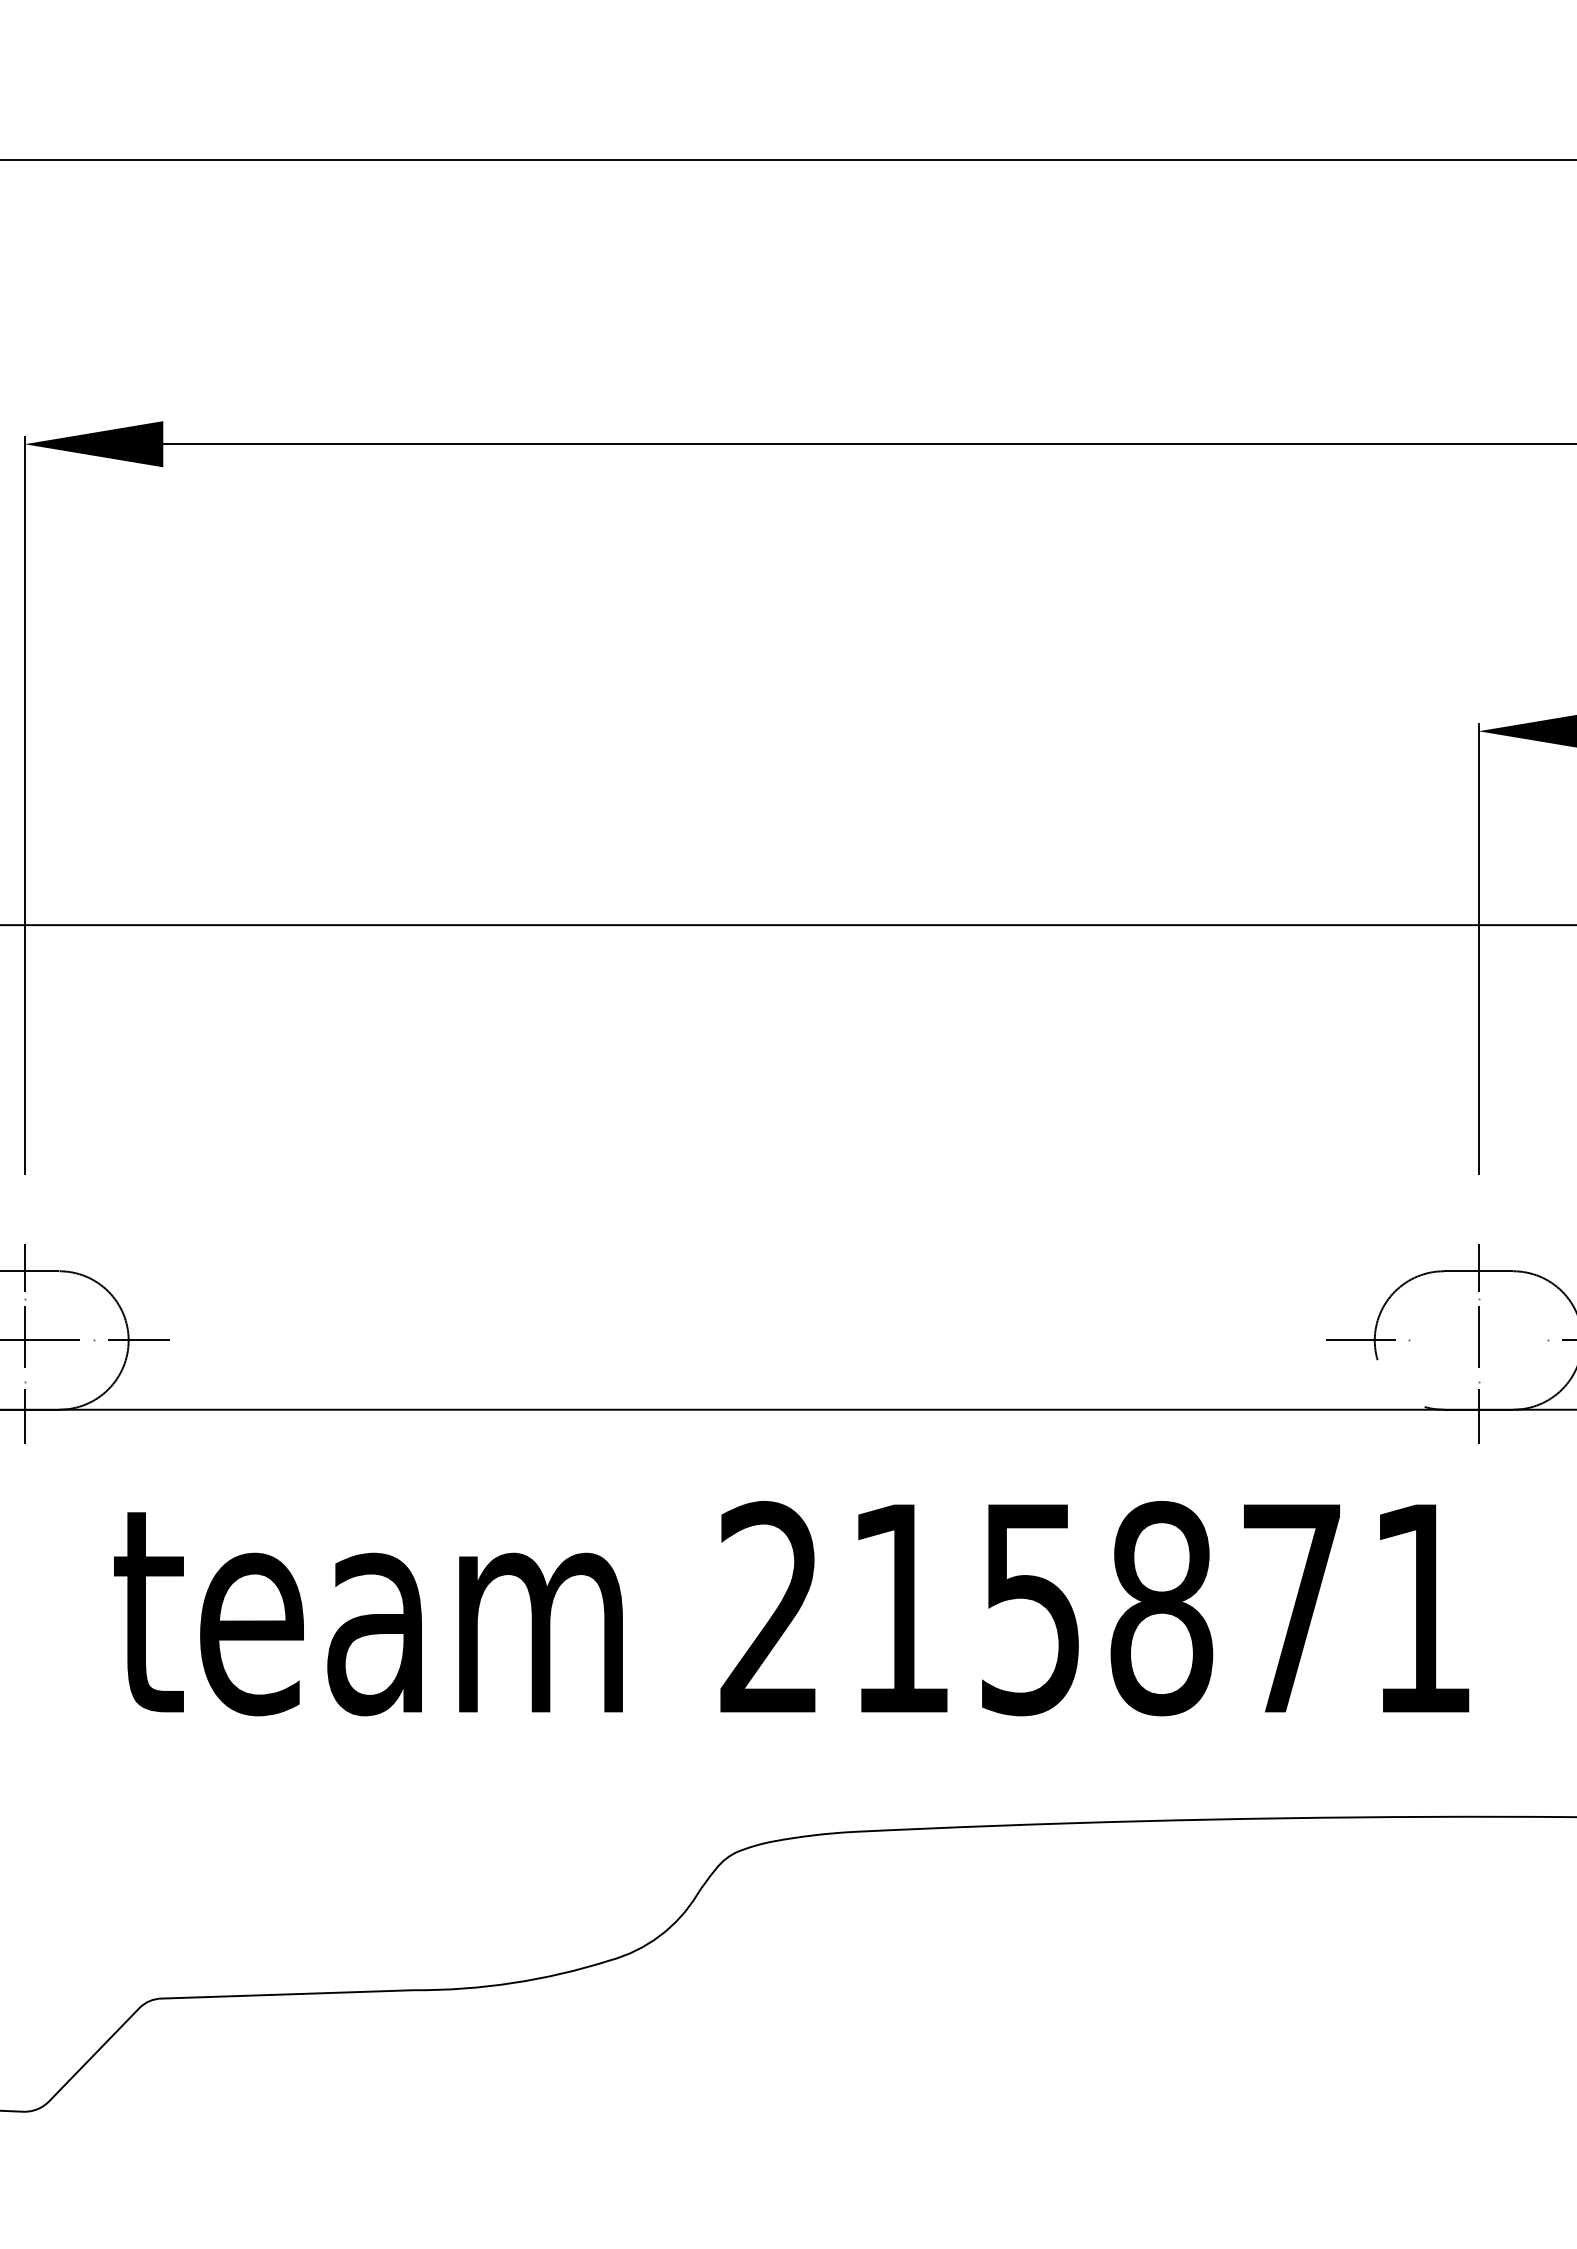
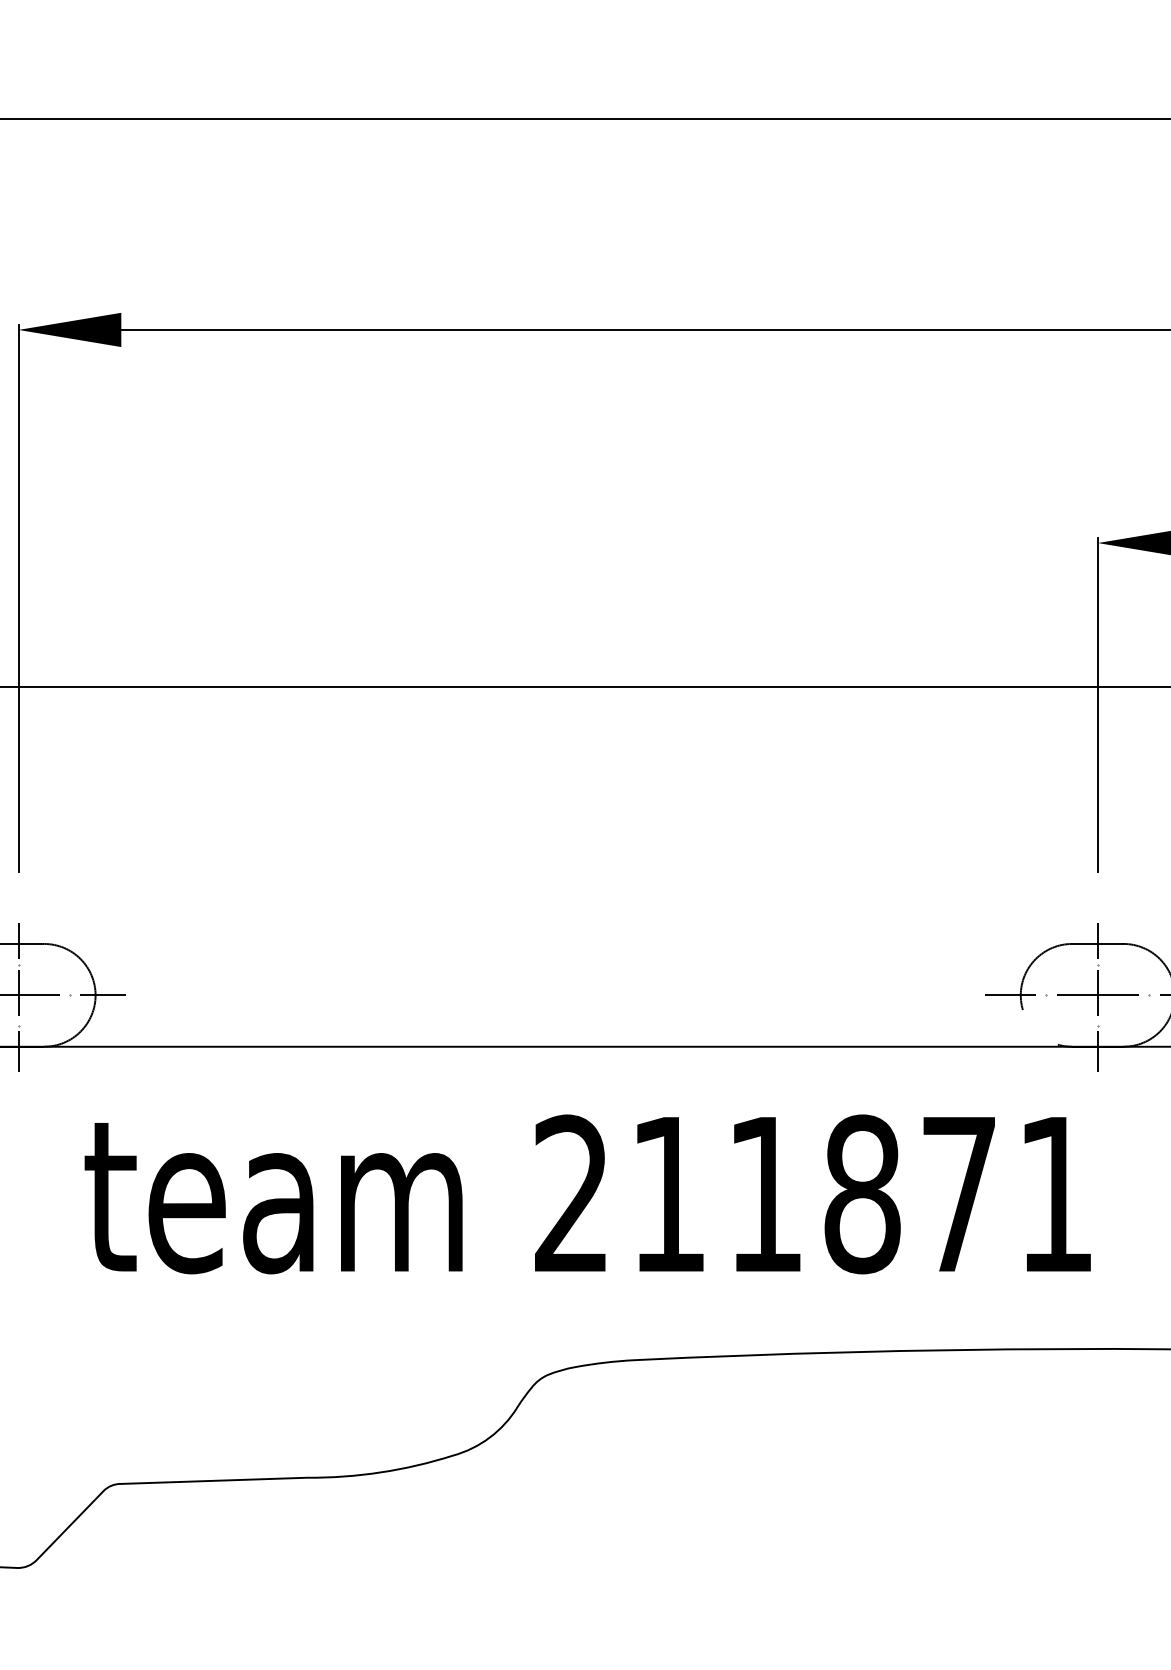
line: (1478, 1340) -> (1097, 995), added
text: (1030, 1610) -> (765, 1195), 215871 -> 211871

